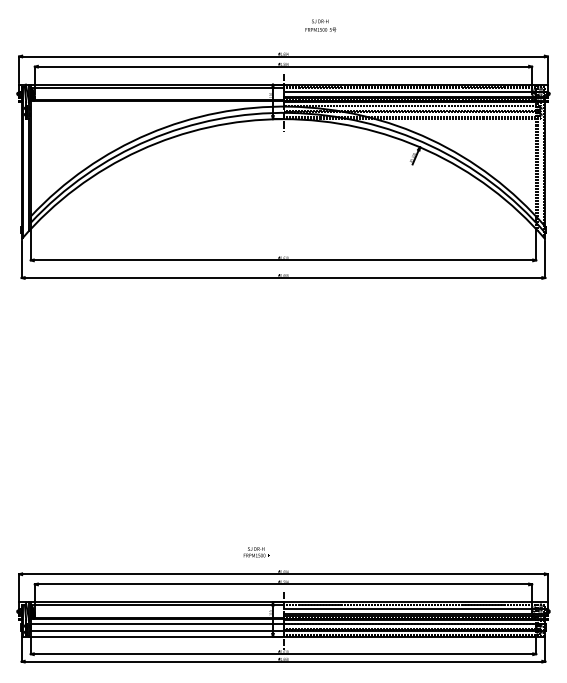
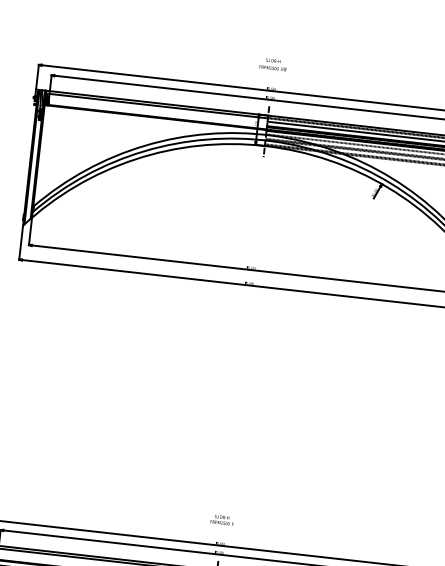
text: (320, 25) -> (273, 64), moved
text: (256, 552) -> (222, 520), moved

